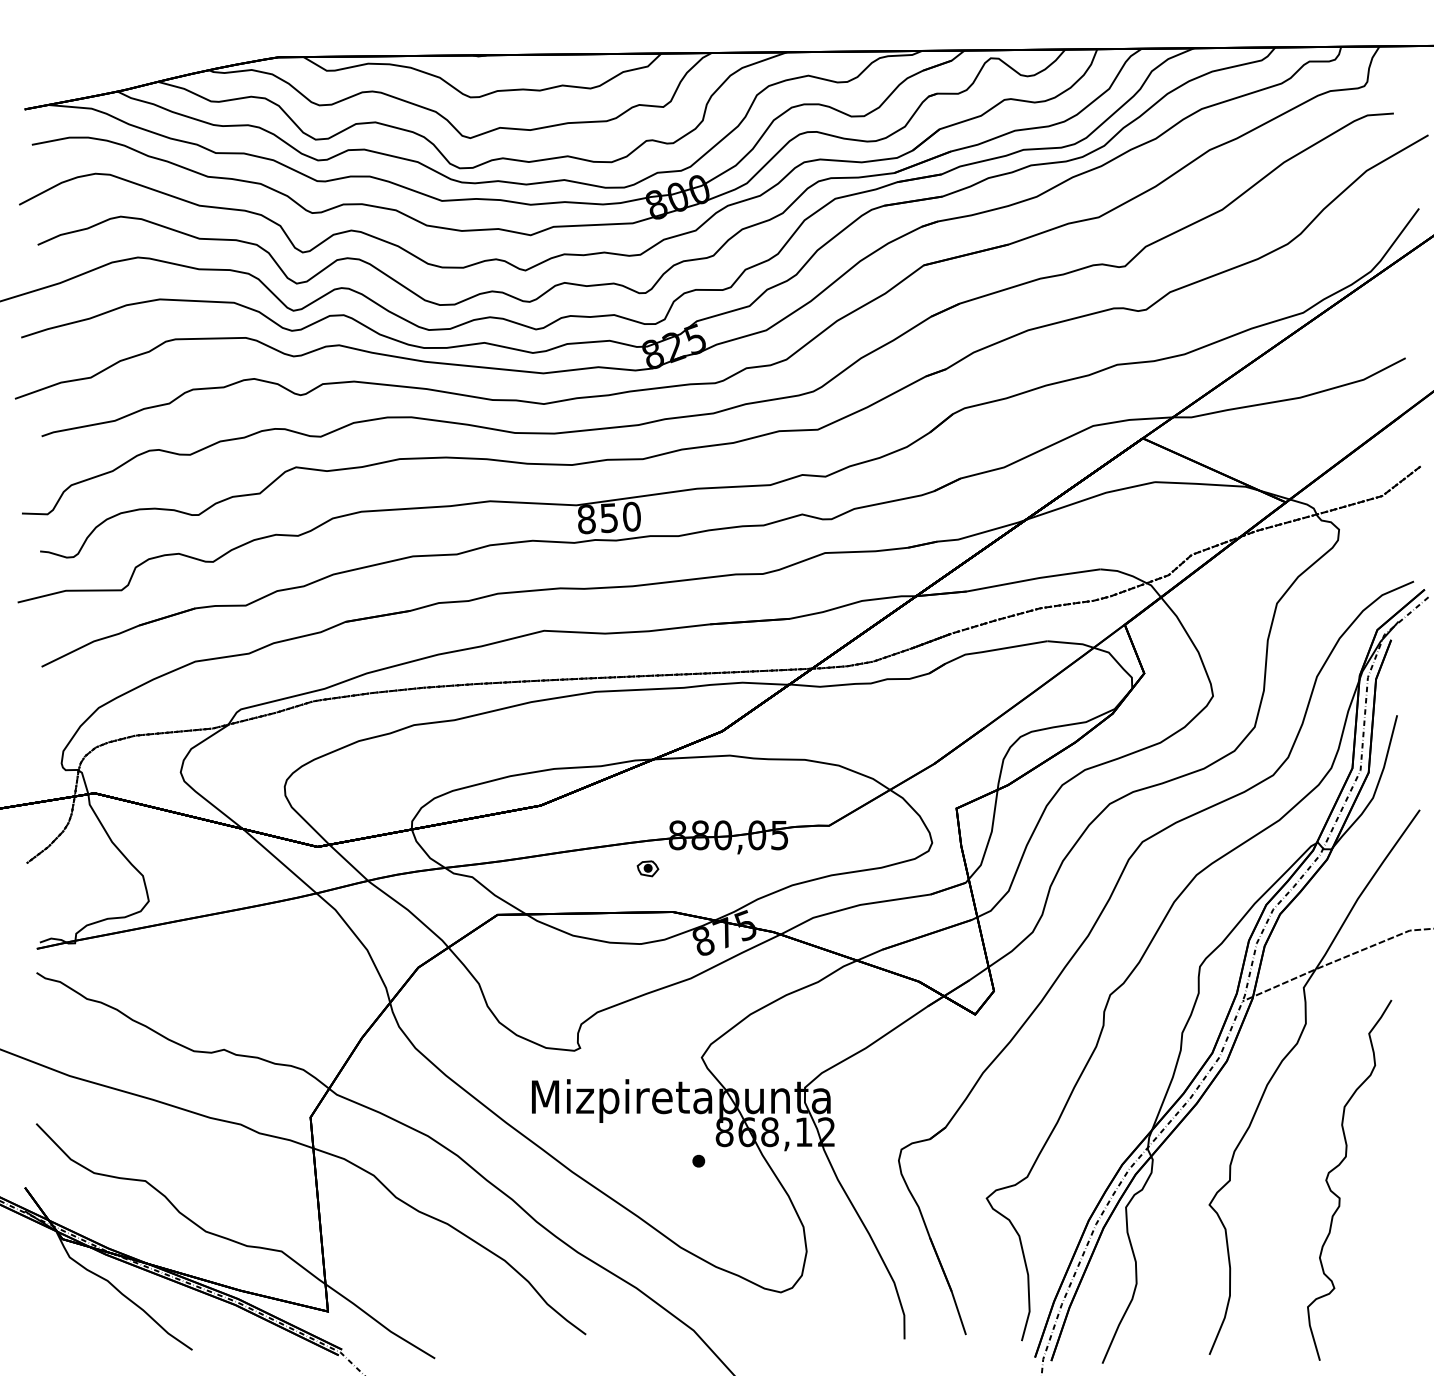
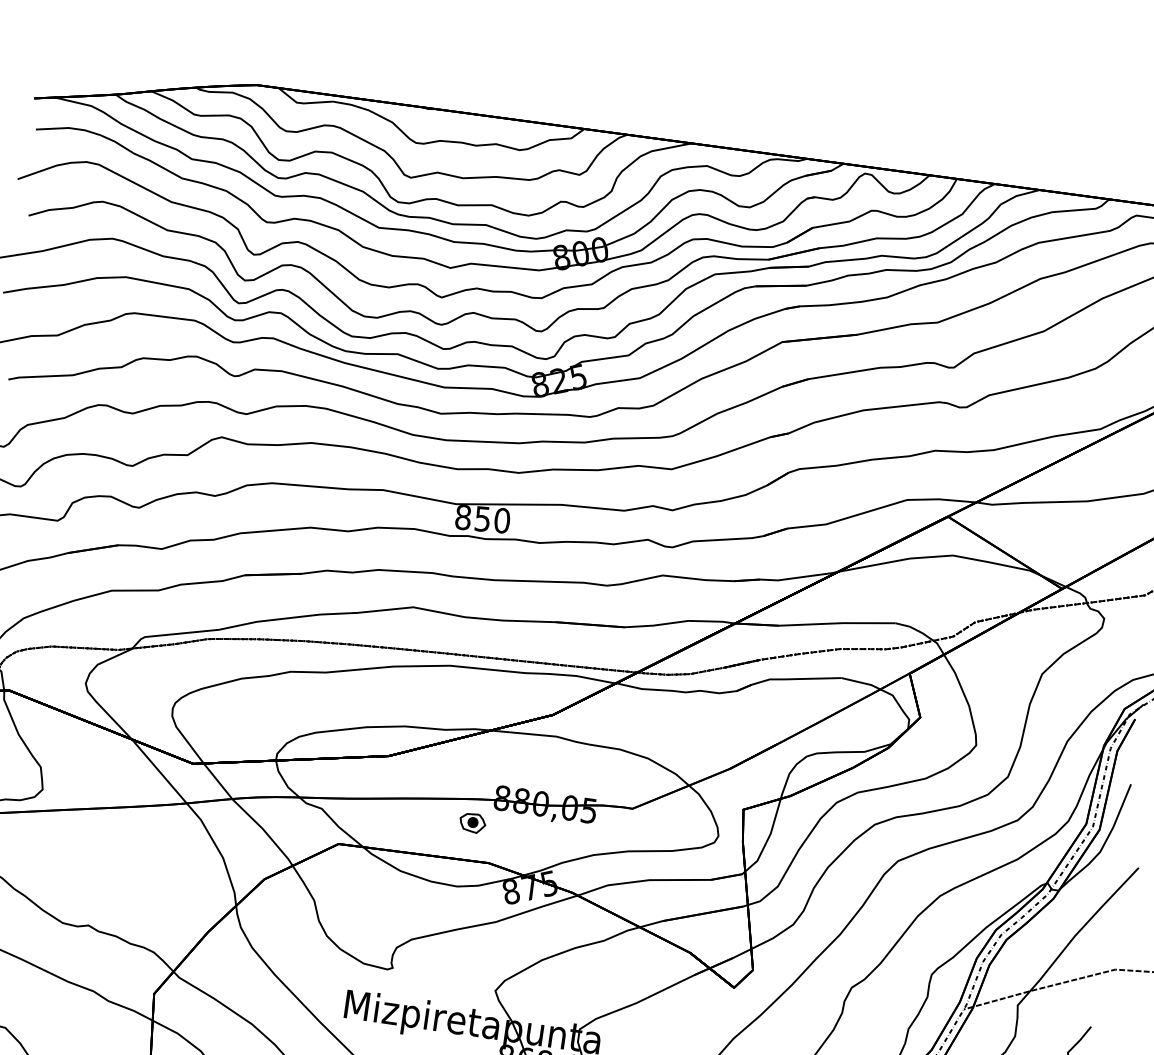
part: (647, 868) -> (472, 822), size x1.43

